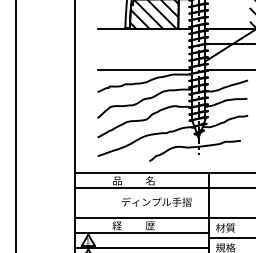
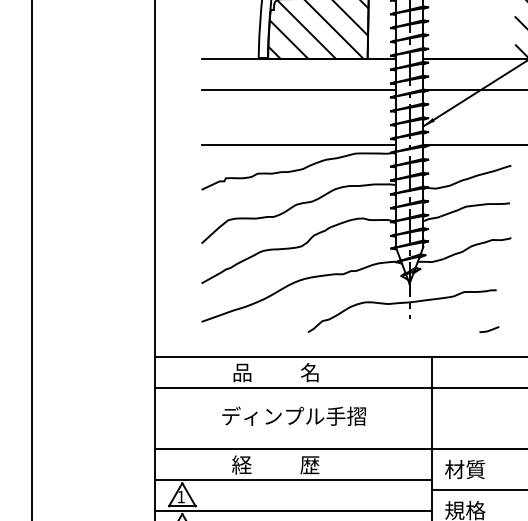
line: (144, 43) -> (297, 89), added
curve: (237, 160) -> (489, 330), added
text: (156, 201) -> (293, 415), moved

